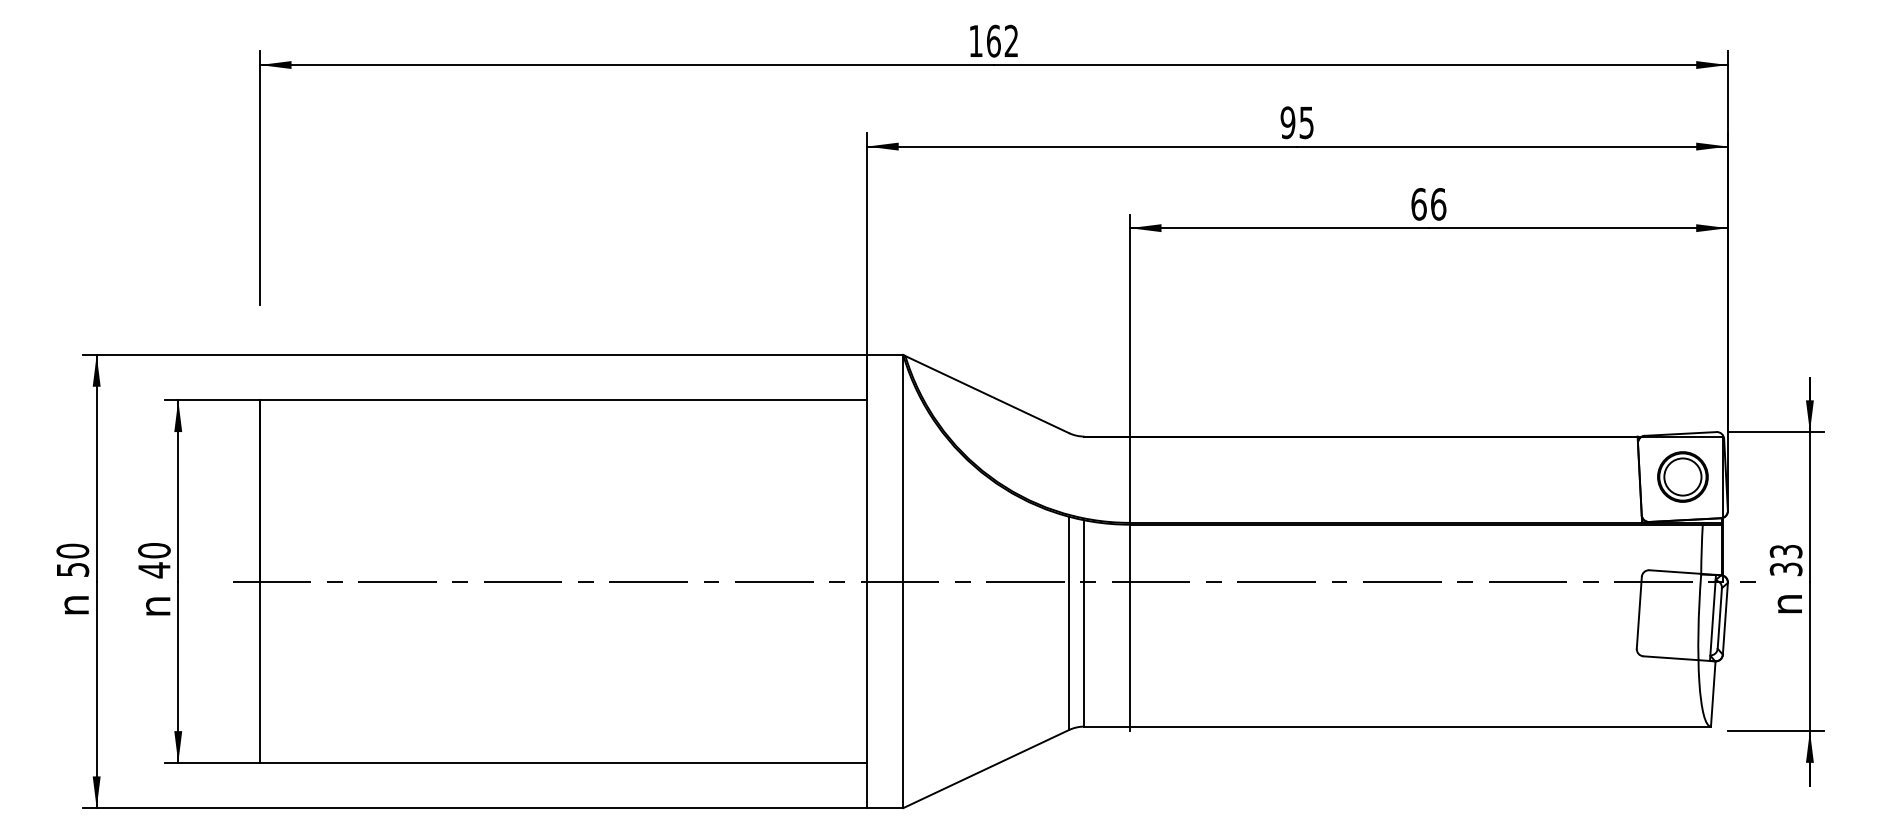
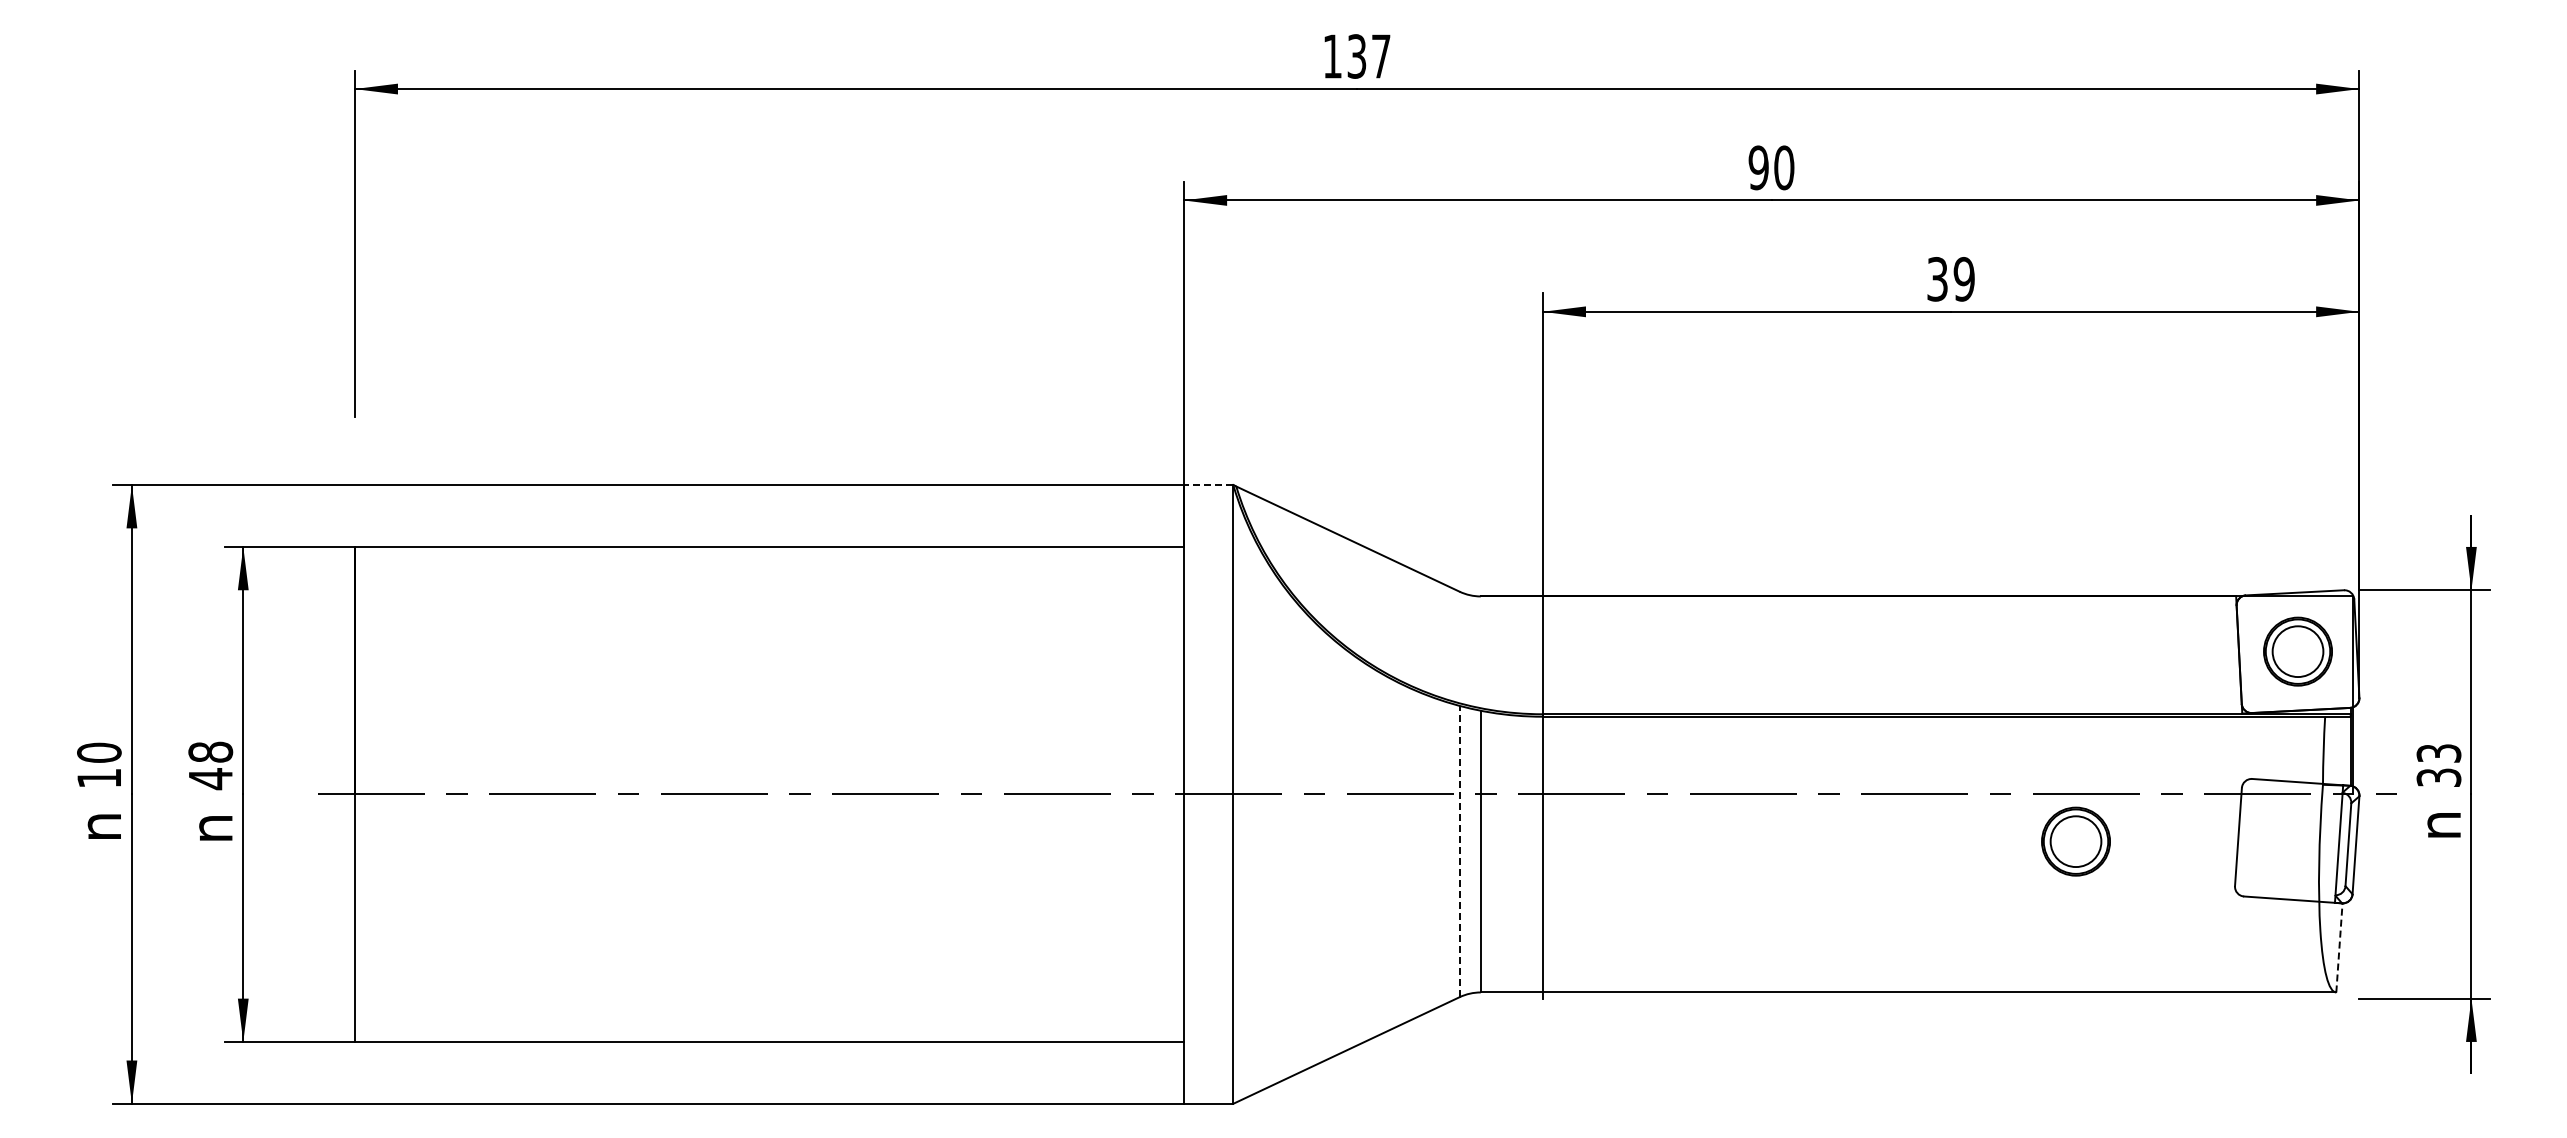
text: (1002, 41) -> (1368, 56), 162 -> 137
text: (1306, 122) -> (1784, 167), 95 -> 90
text: (1429, 204) -> (1951, 279), 66 -> 39
line: (885, 355) -> (1208, 485), solid -> dashed
text: (154, 550) -> (210, 751), 40 -> 48
text: (72, 569) -> (99, 778), 50 -> 10
part: (1519, 616) -> (2075, 841), added
line: (1068, 623) -> (1459, 851), solid -> dashed
line: (1713, 693) -> (2339, 947), solid -> dashed

